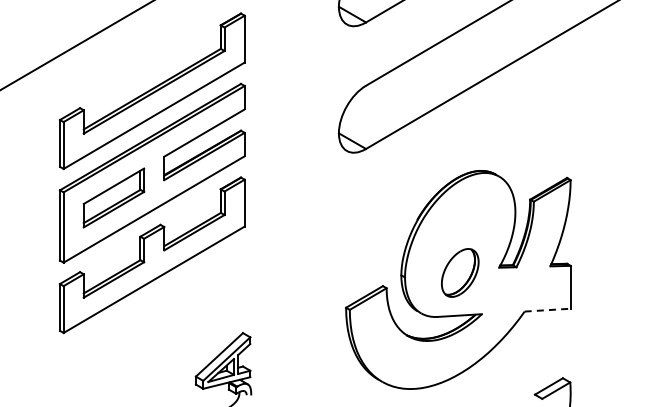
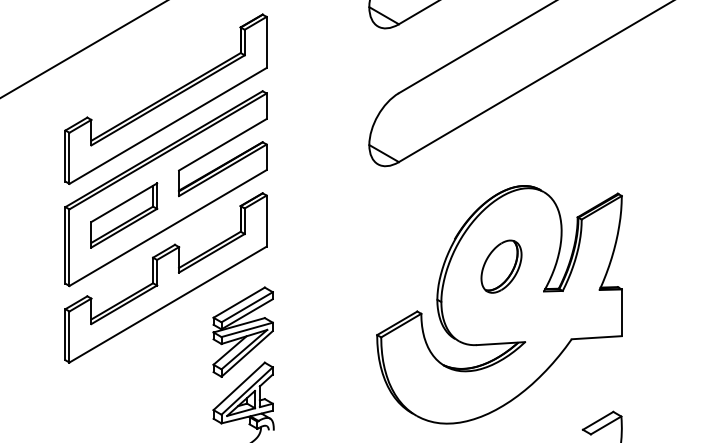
part: (460, 272) -> (501, 266), moved
part: (222, 305) -> (242, 332), added
line: (548, 310) -> (597, 338), dashed -> solid

